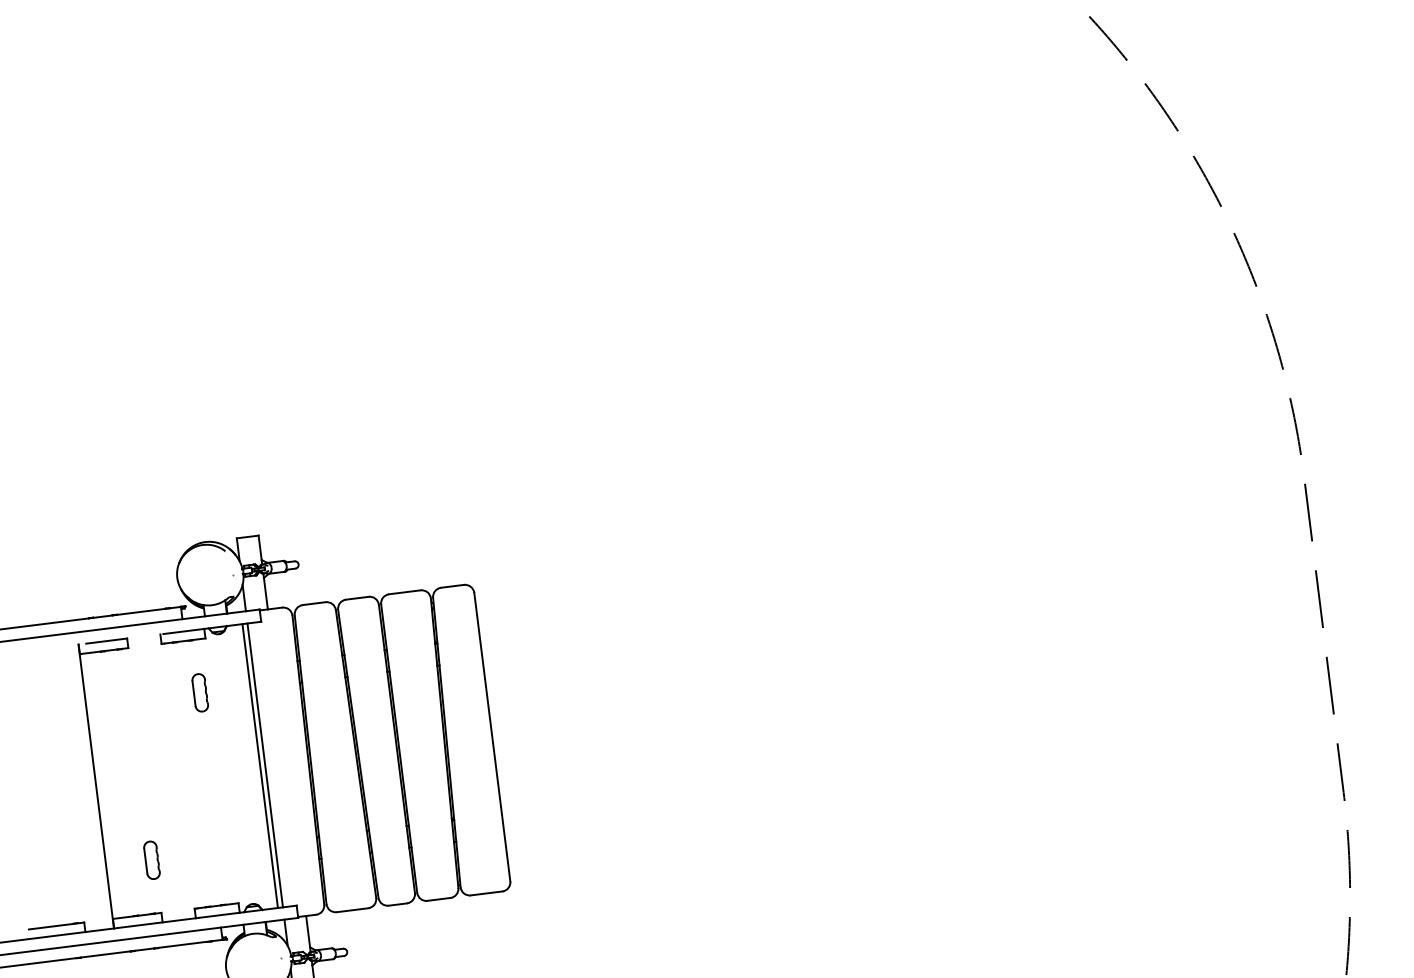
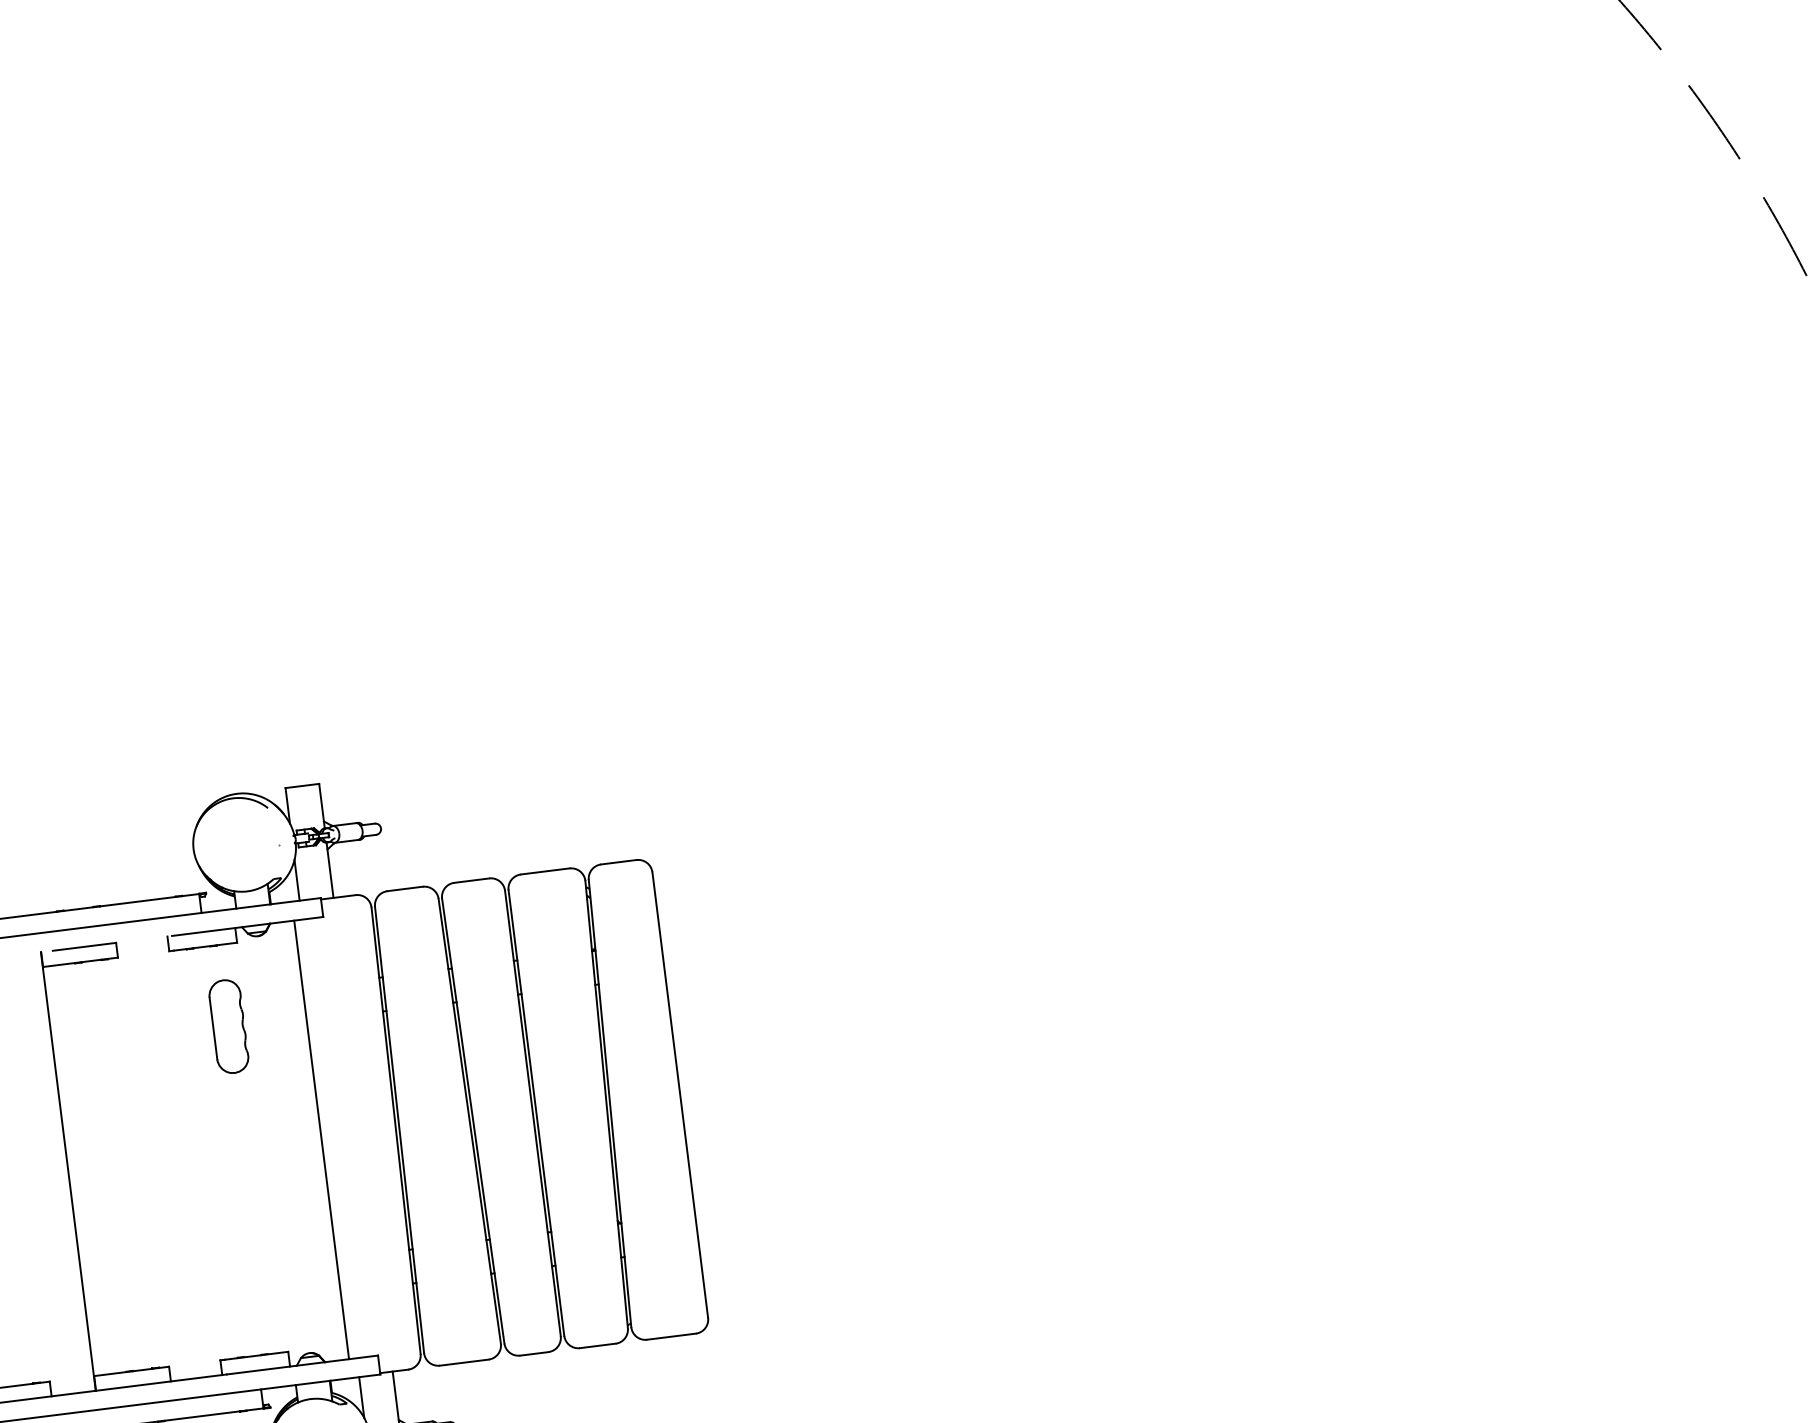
part: (200, 692) -> (229, 1026), size x1.6
line: (264, 765) -> (328, 1139), removed
part: (151, 859) -> (153, 1284), removed

